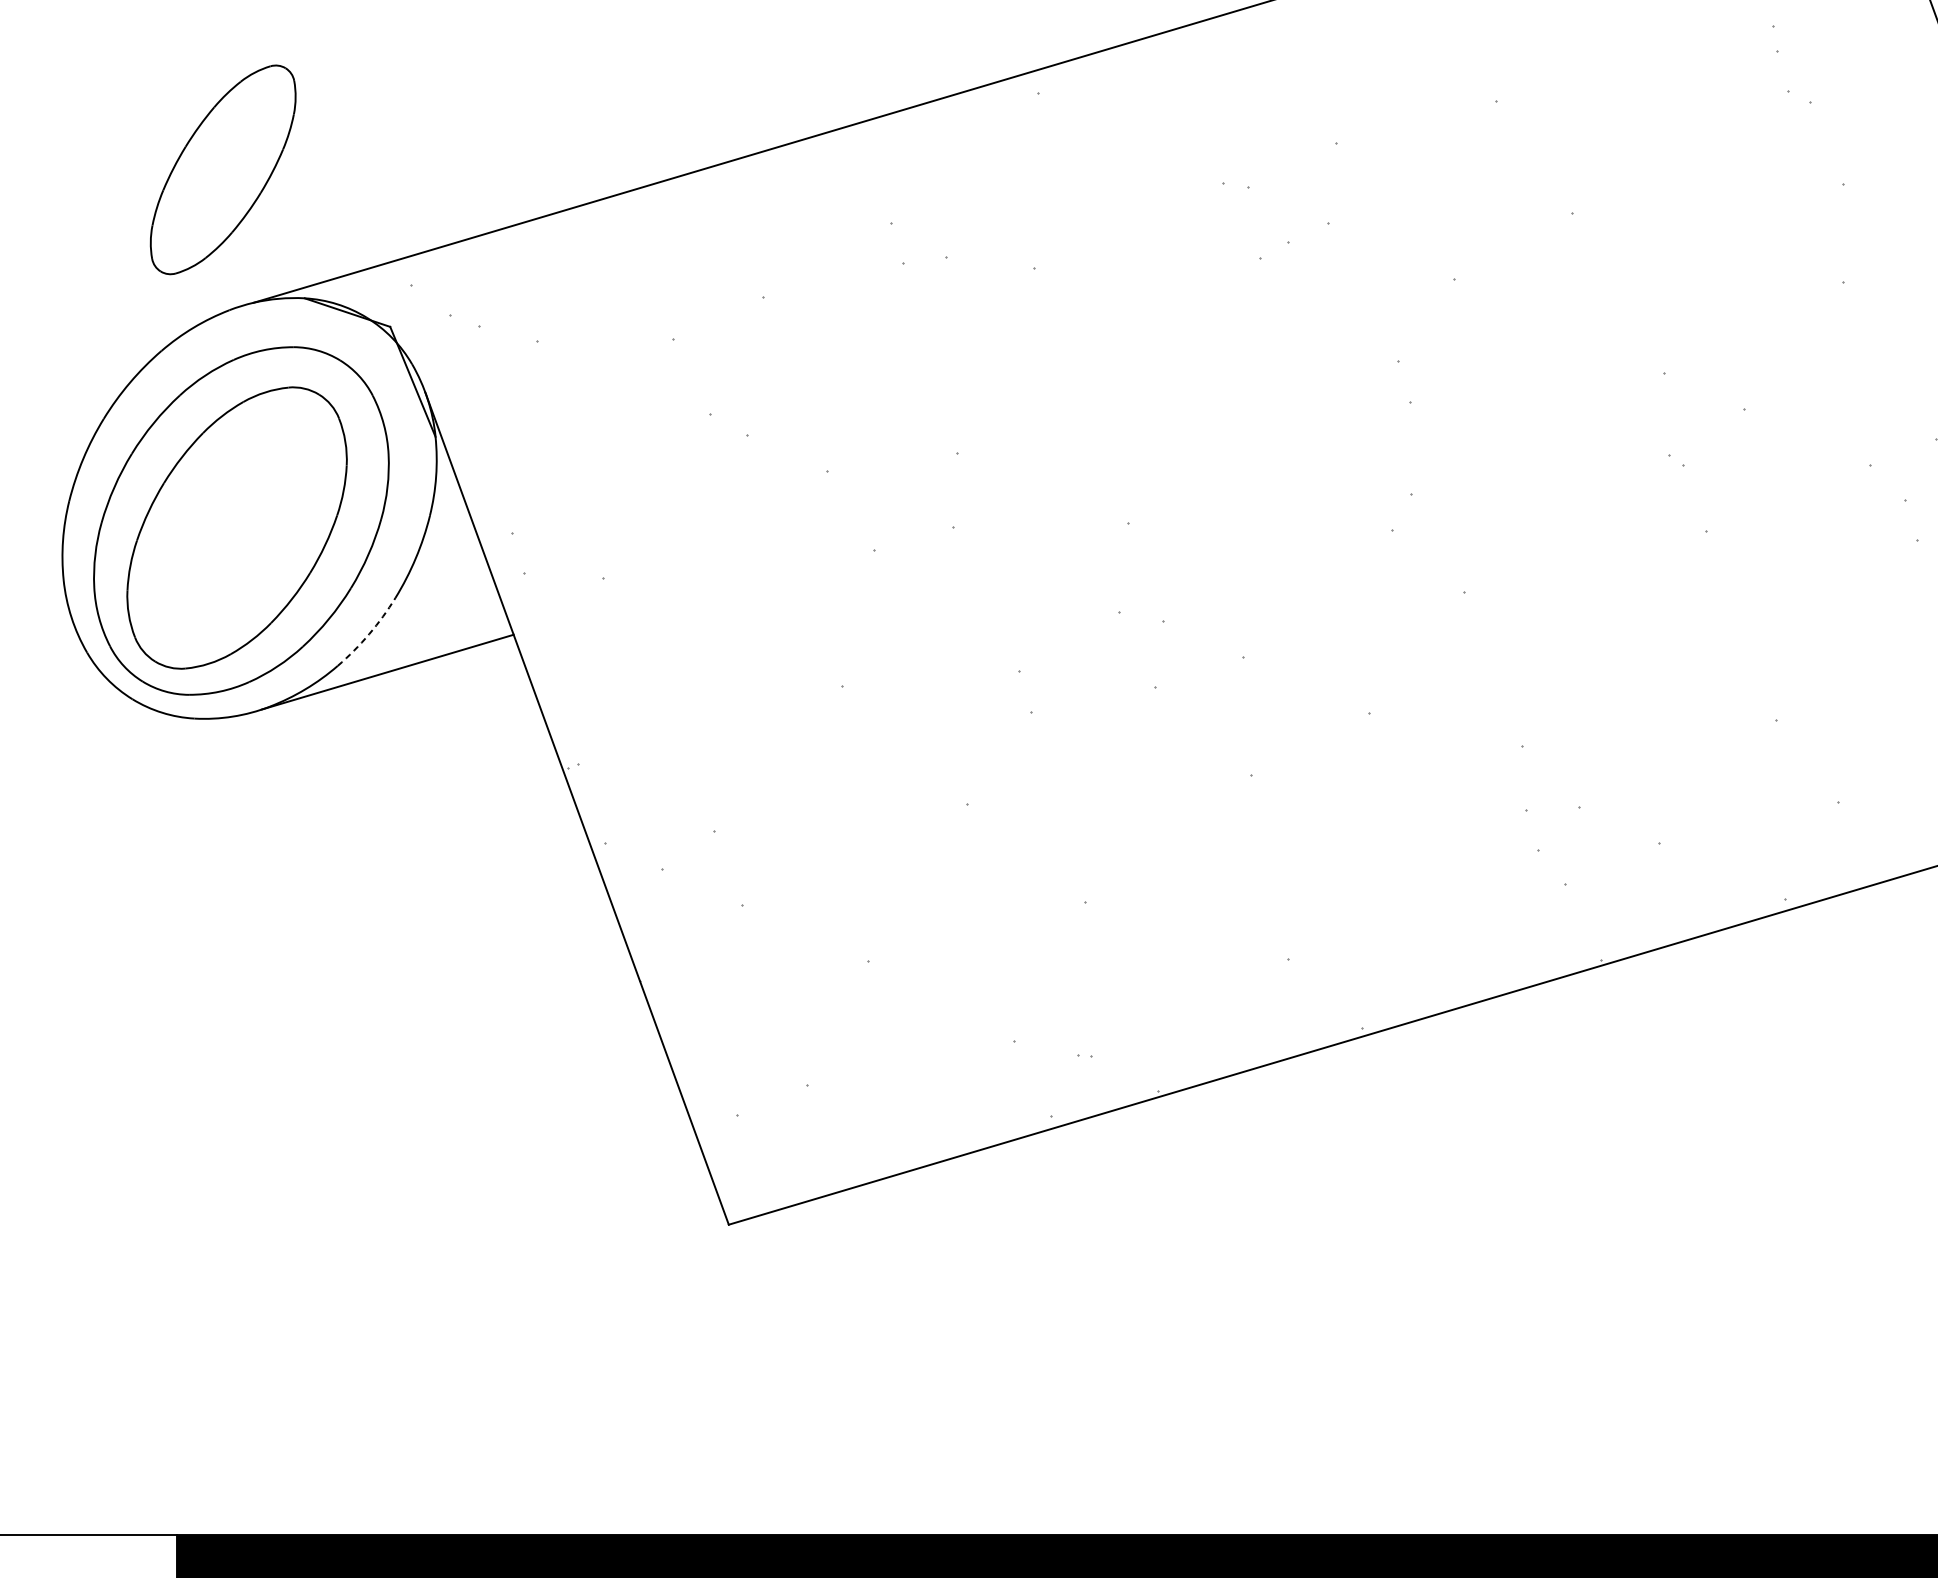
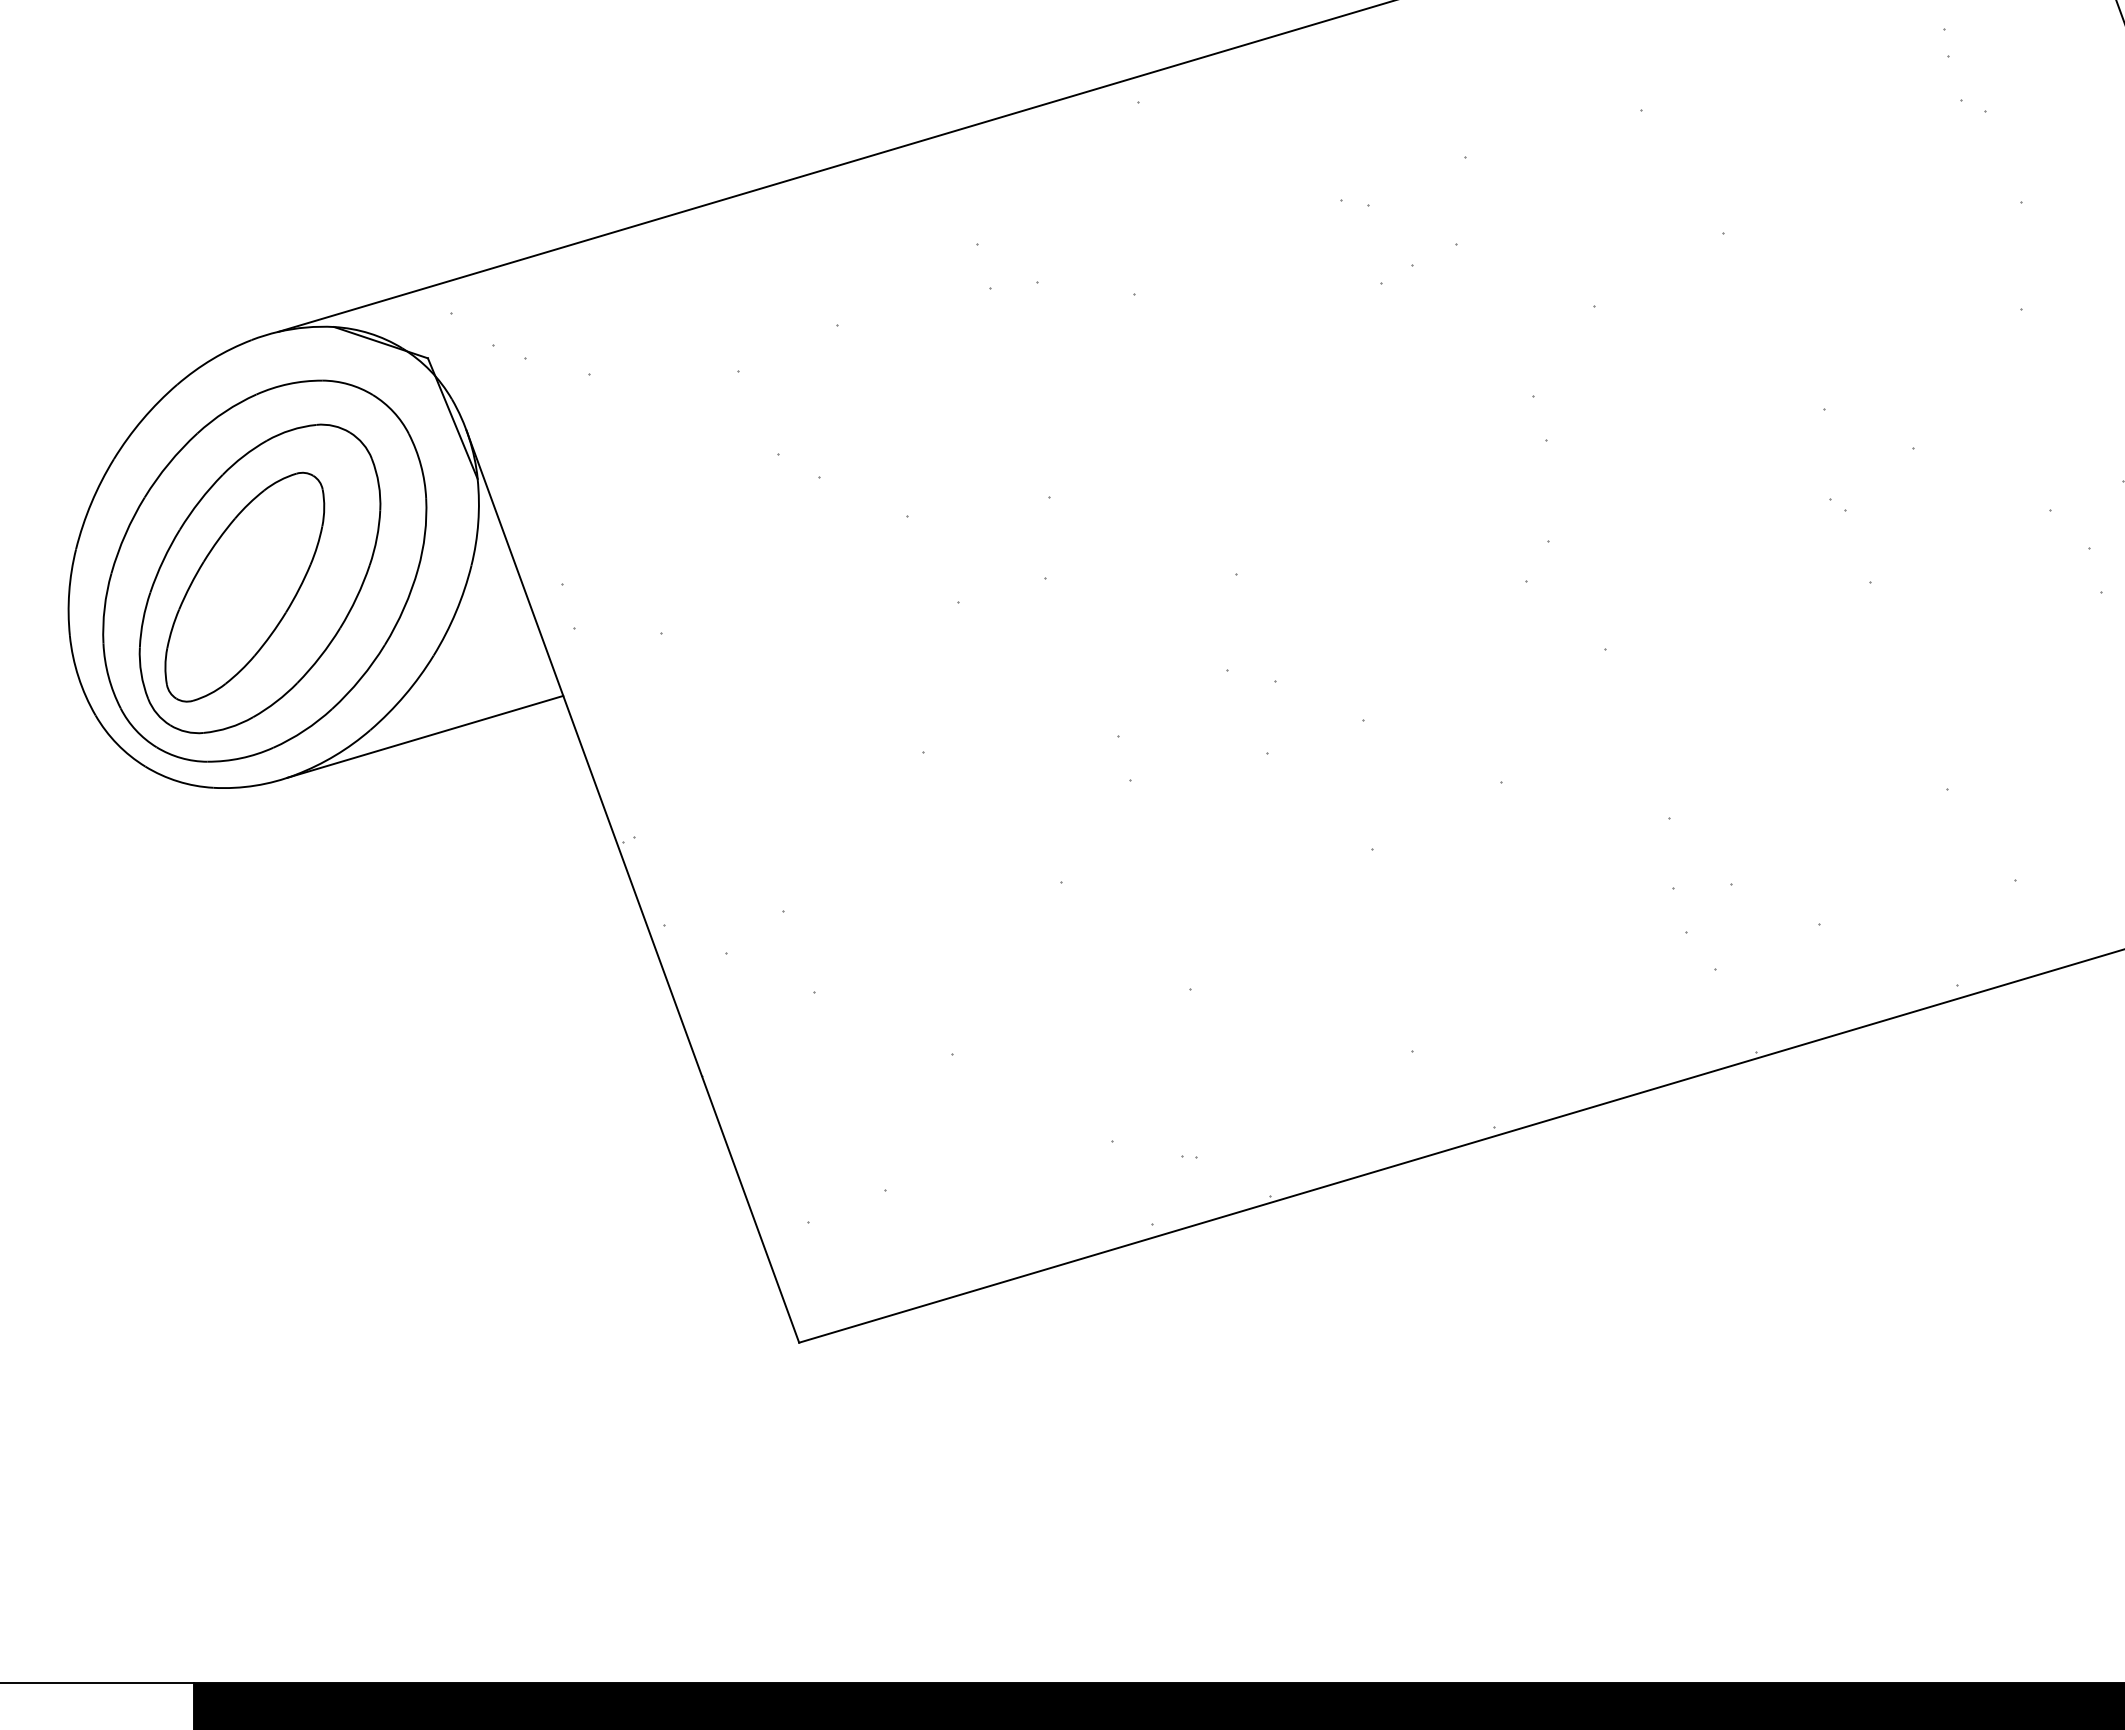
part: (222, 169) -> (244, 586), moved
arc: (368, 634) -> (404, 695), dashed -> solid

